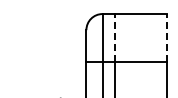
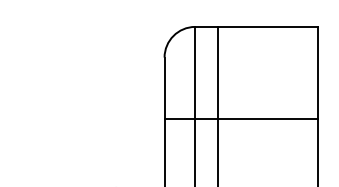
line: (114, 37) -> (218, 71), dashed -> solid
line: (166, 37) -> (317, 71), dashed -> solid

